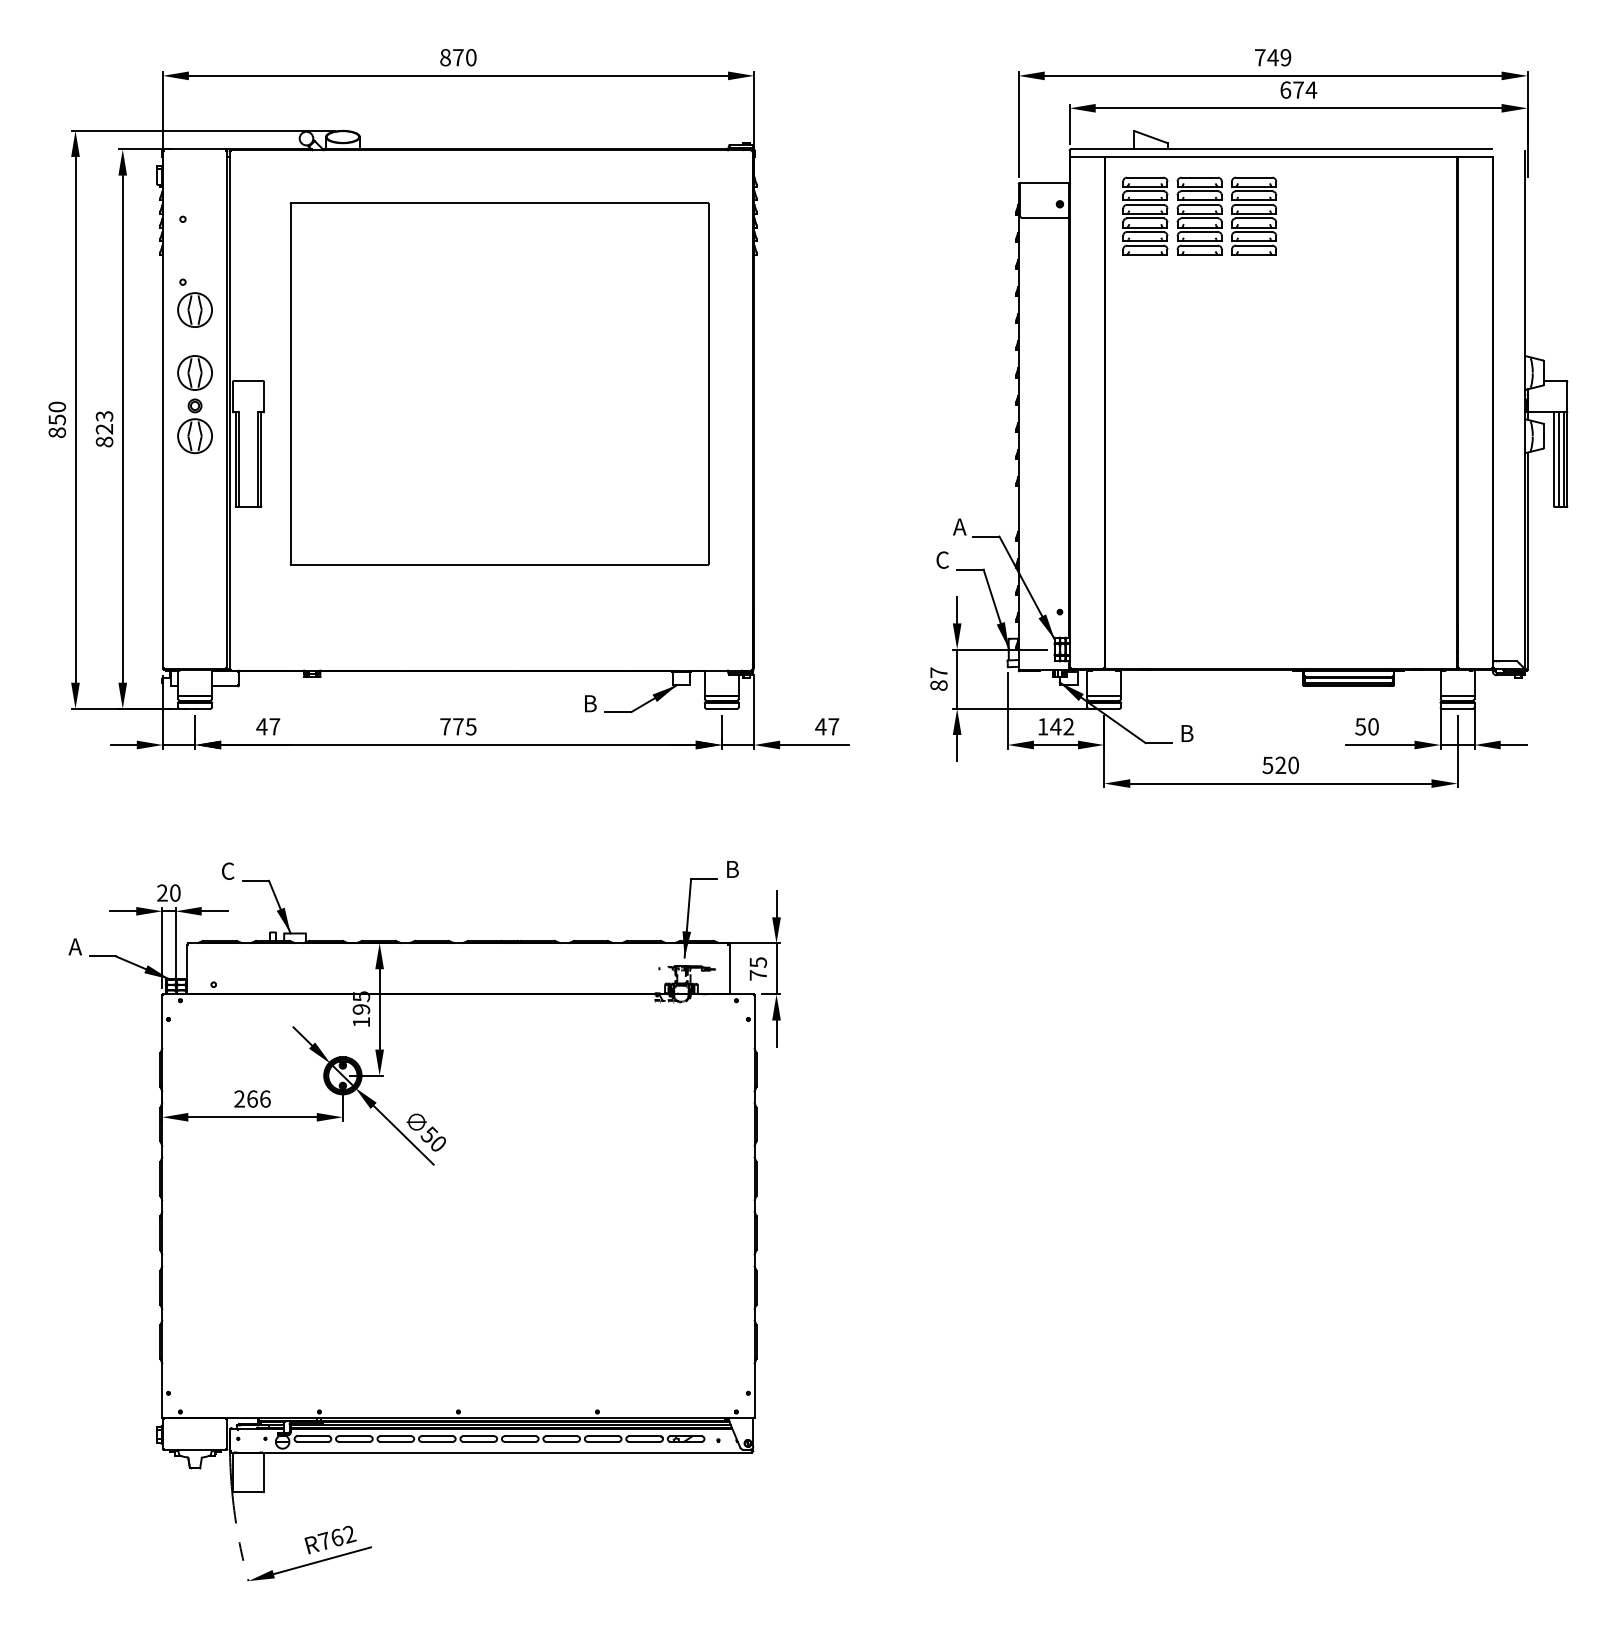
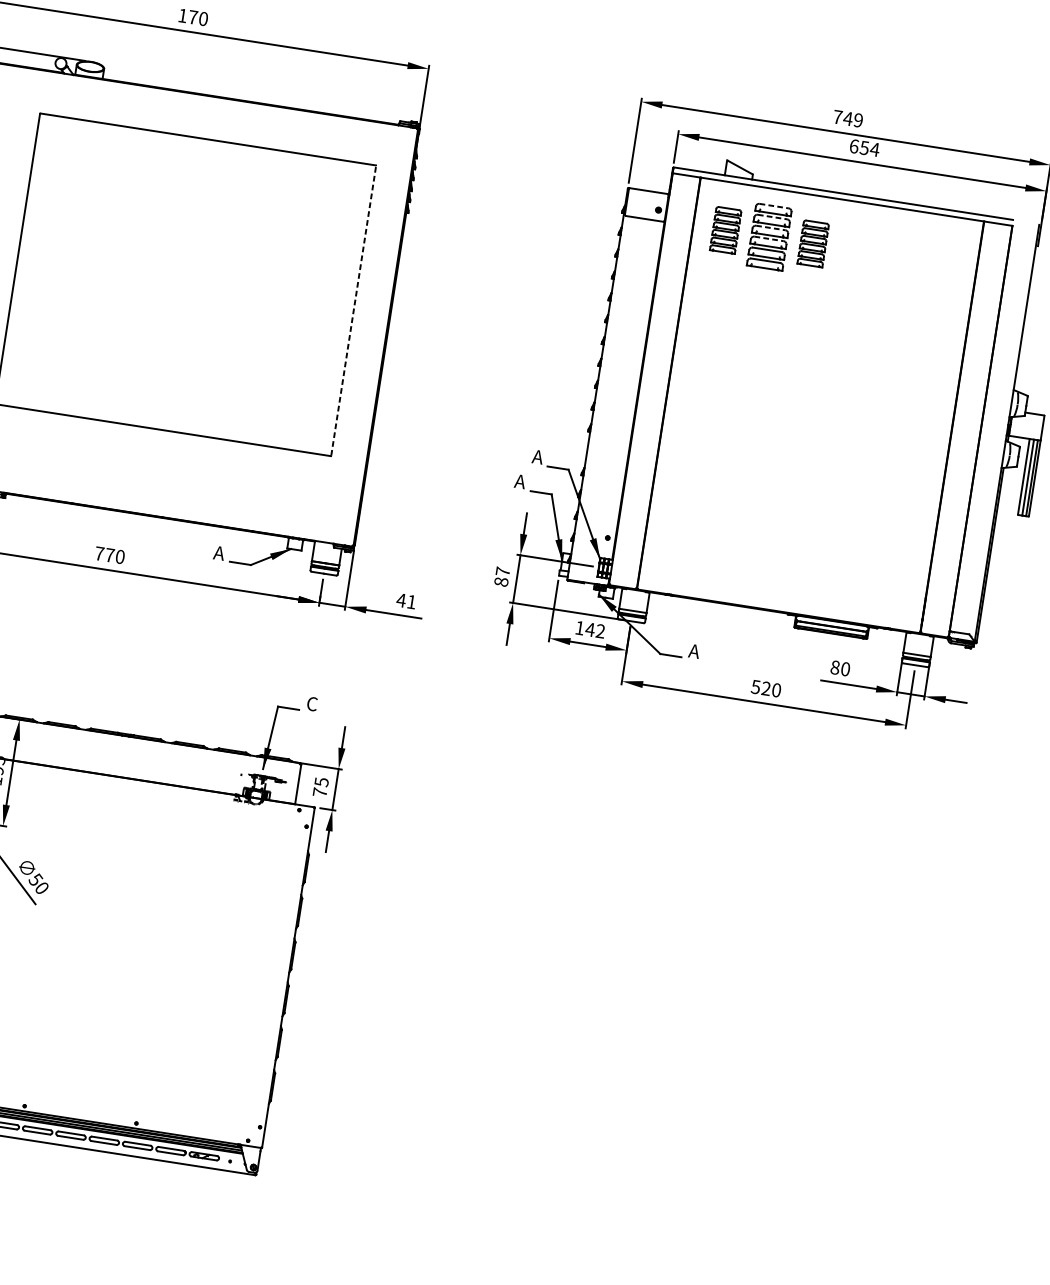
text: (445, 57) -> (182, 15), 870 -> 170
text: (1298, 89) -> (864, 147), 674 -> 654
line: (1200, 177) -> (774, 206), solid -> dashed
line: (1200, 191) -> (773, 217), solid -> dashed
line: (1200, 204) -> (771, 227), solid -> dashed
part: (1145, 215) -> (725, 229), size x0.7
part: (1254, 215) -> (813, 243), size x0.7
line: (1200, 218) -> (769, 239), solid -> dashed
line: (708, 383) -> (353, 310), solid -> dashed
text: (942, 559) -> (519, 481), C -> A
text: (590, 703) -> (219, 553), B -> A
text: (470, 726) -> (119, 556), 775 -> 770
text: (833, 726) -> (411, 601), 47 -> 41
text: (1360, 726) -> (835, 667), 50 -> 80
text: (1186, 733) -> (694, 651), B -> A
text: (732, 869) -> (312, 704), B -> C

